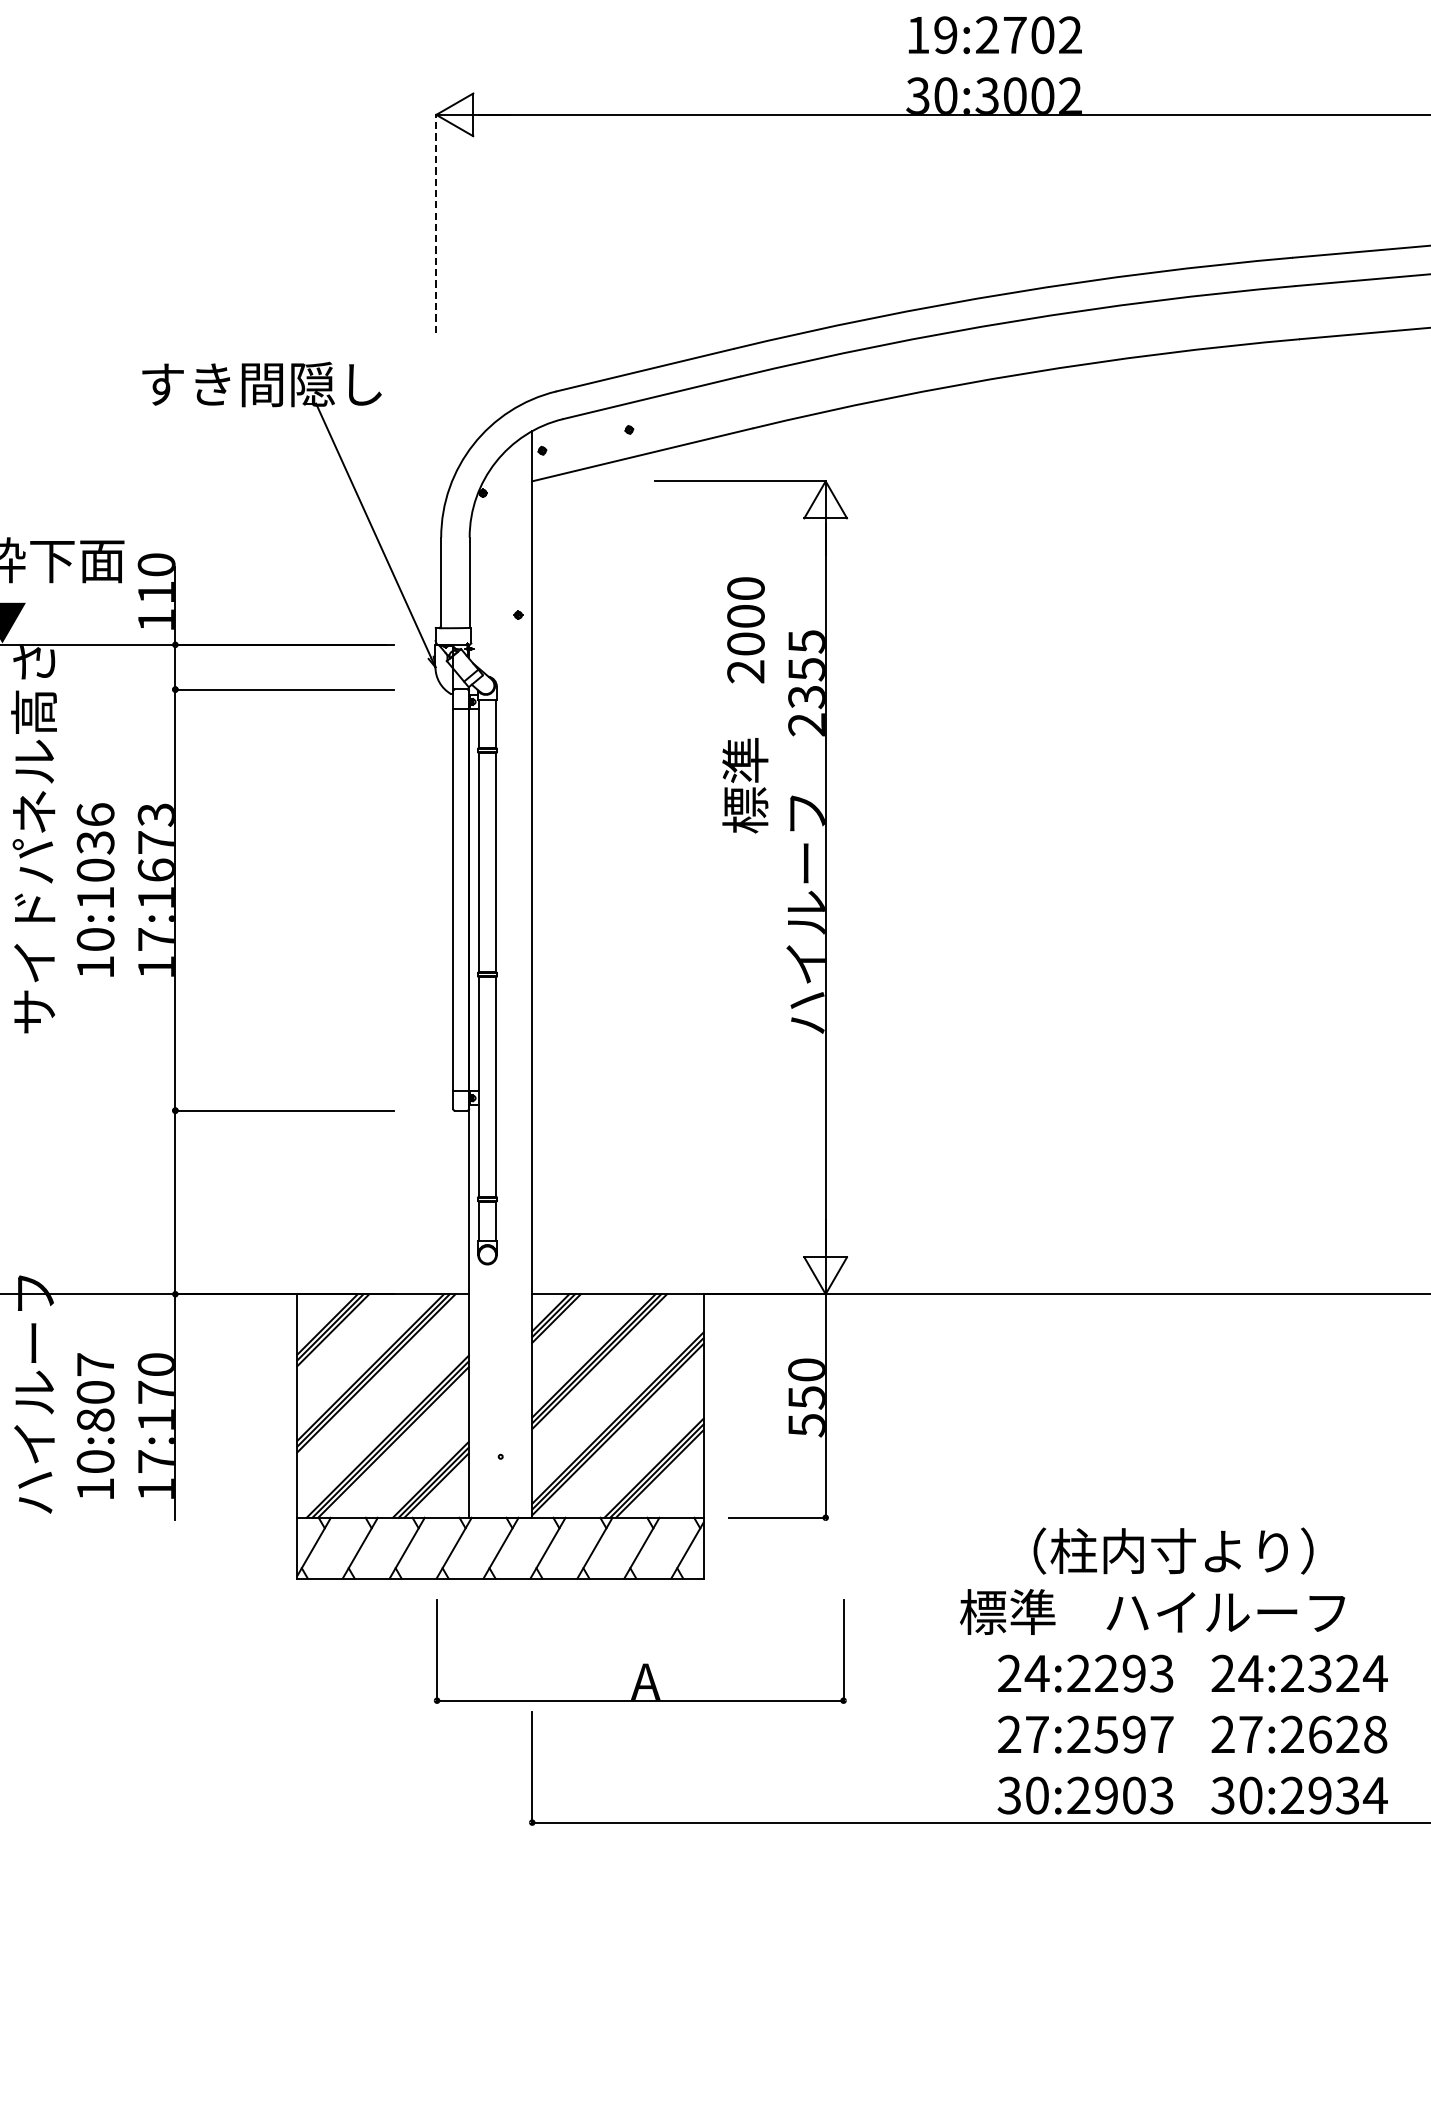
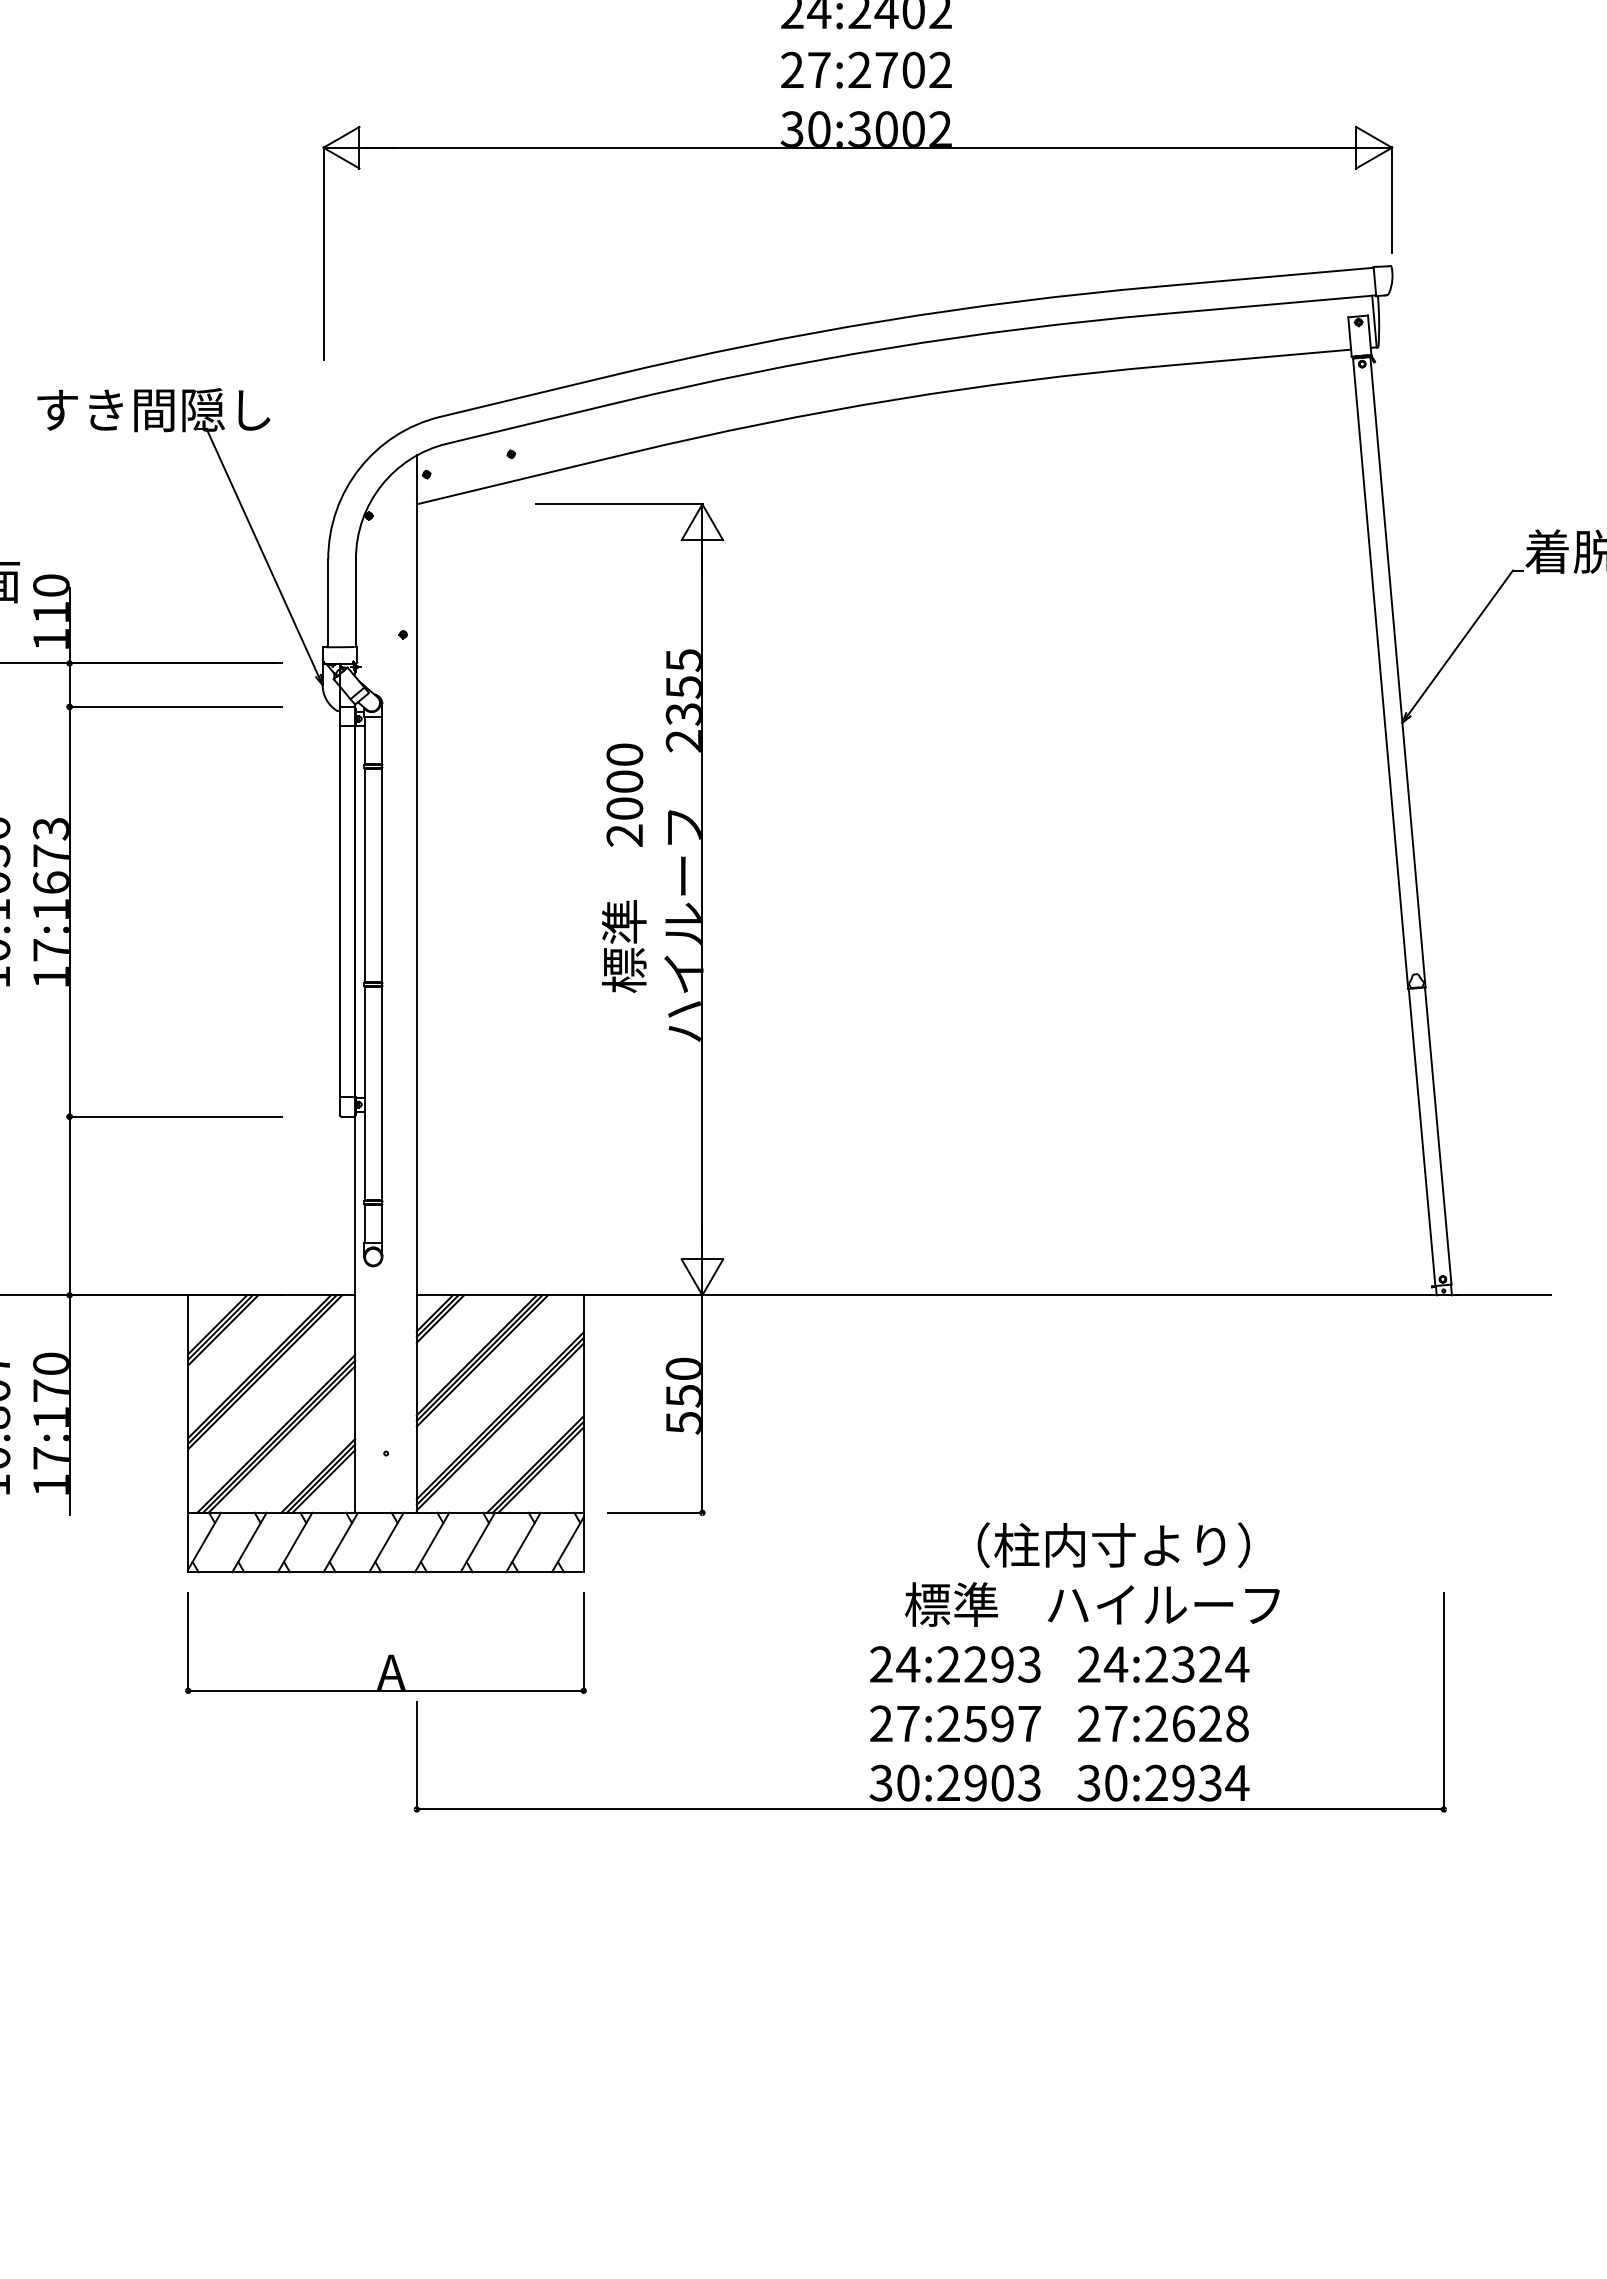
text: (931, 34) -> (805, 69), 19:2702 -> 27:2702
line: (436, 223) -> (323, 253), dashed -> solid
text: (744, 704) -> (623, 867), moved
text: (1173, 1551) -> (1113, 1545), moved
text: (1152, 1611) -> (1092, 1604), moved
part: (643, 1663) -> (389, 1654), moved

